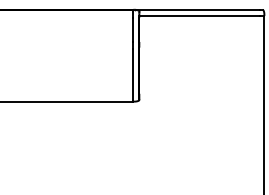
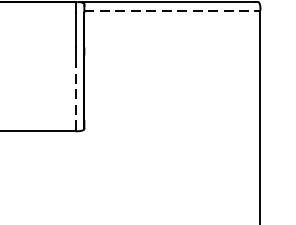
line: (199, 16) -> (169, 11), solid -> dashed
line: (133, 75) -> (76, 94), solid -> dashed

